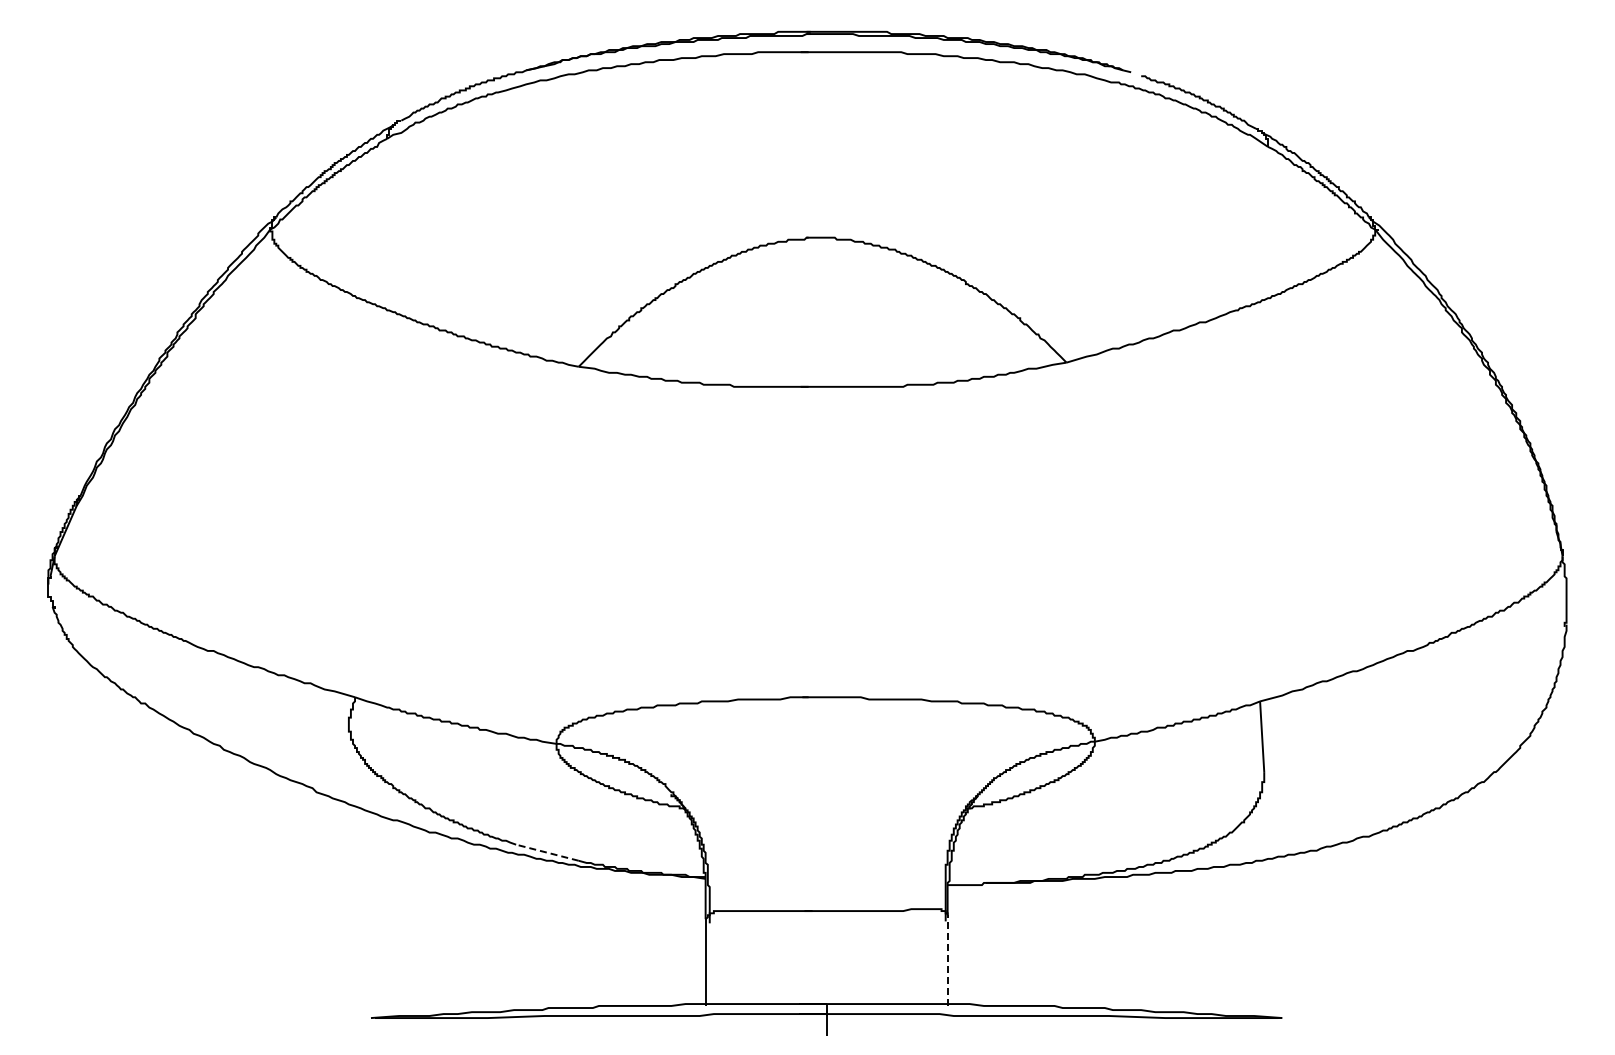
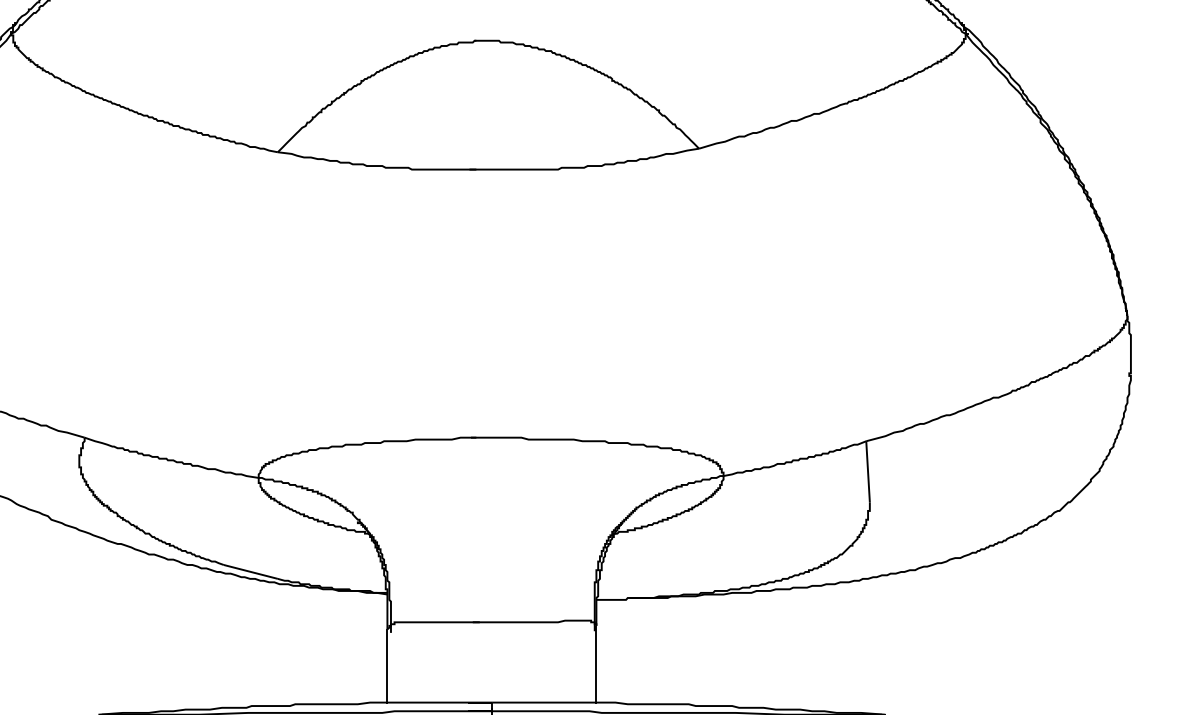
line: (546, 852) -> (250, 571), dashed -> solid
line: (947, 960) -> (596, 664), dashed -> solid

